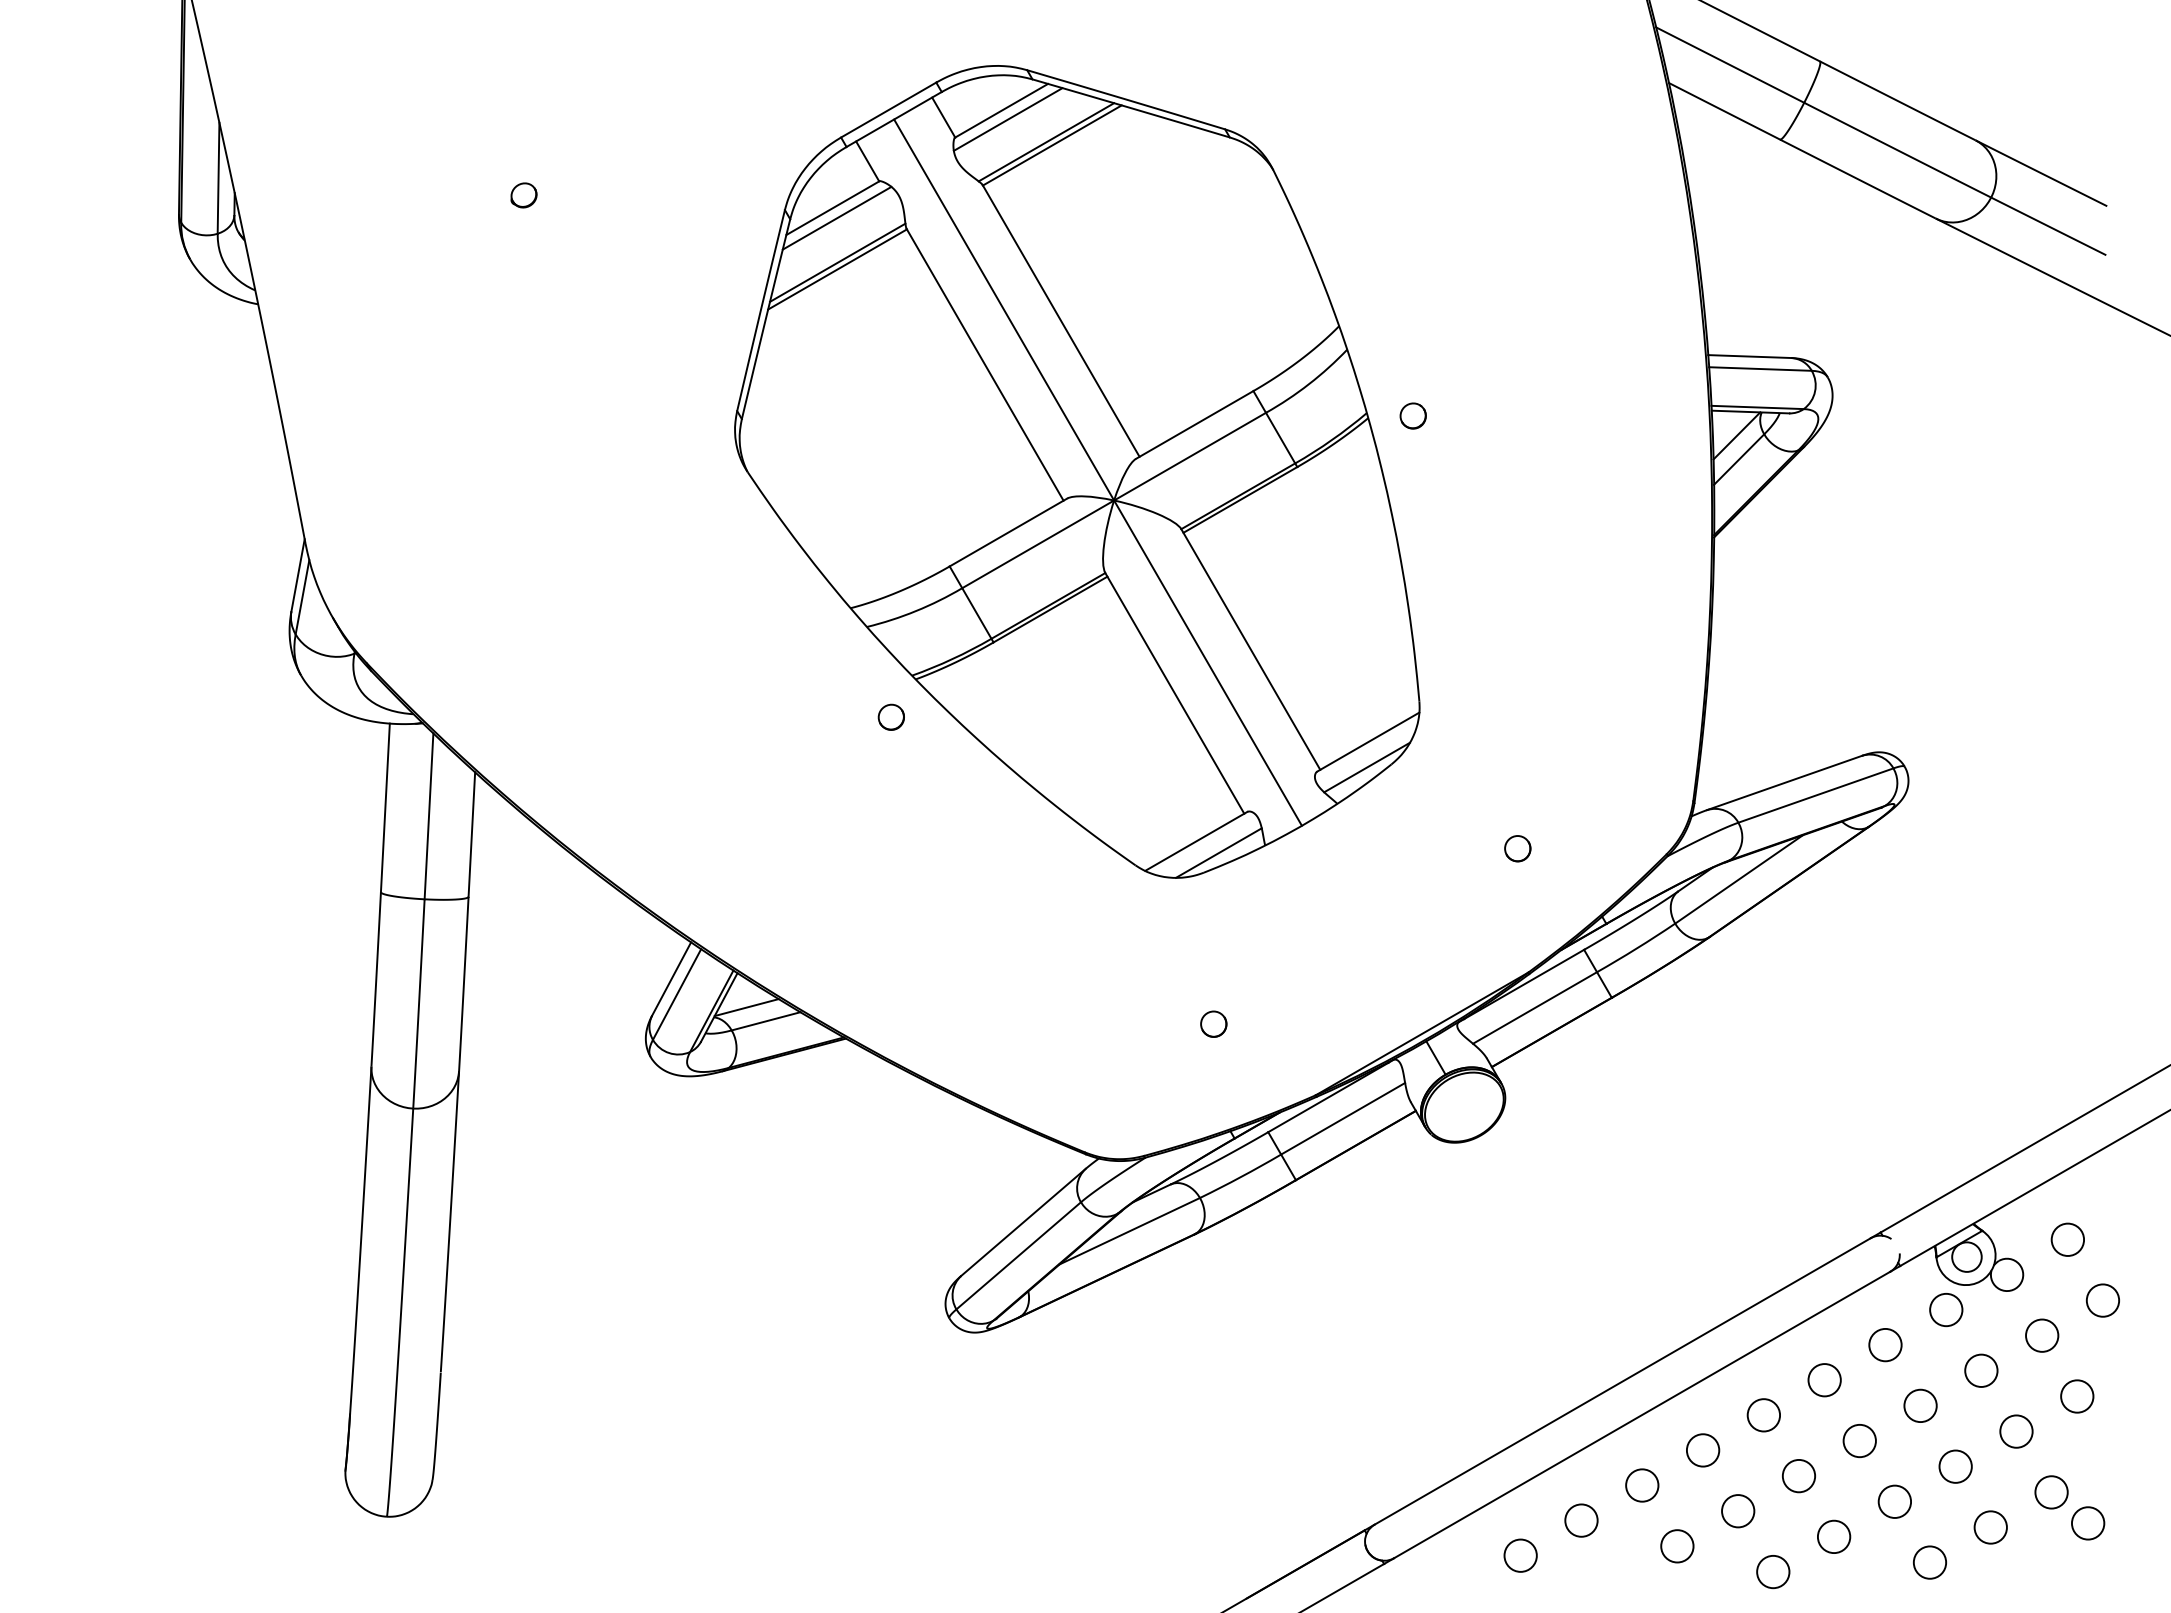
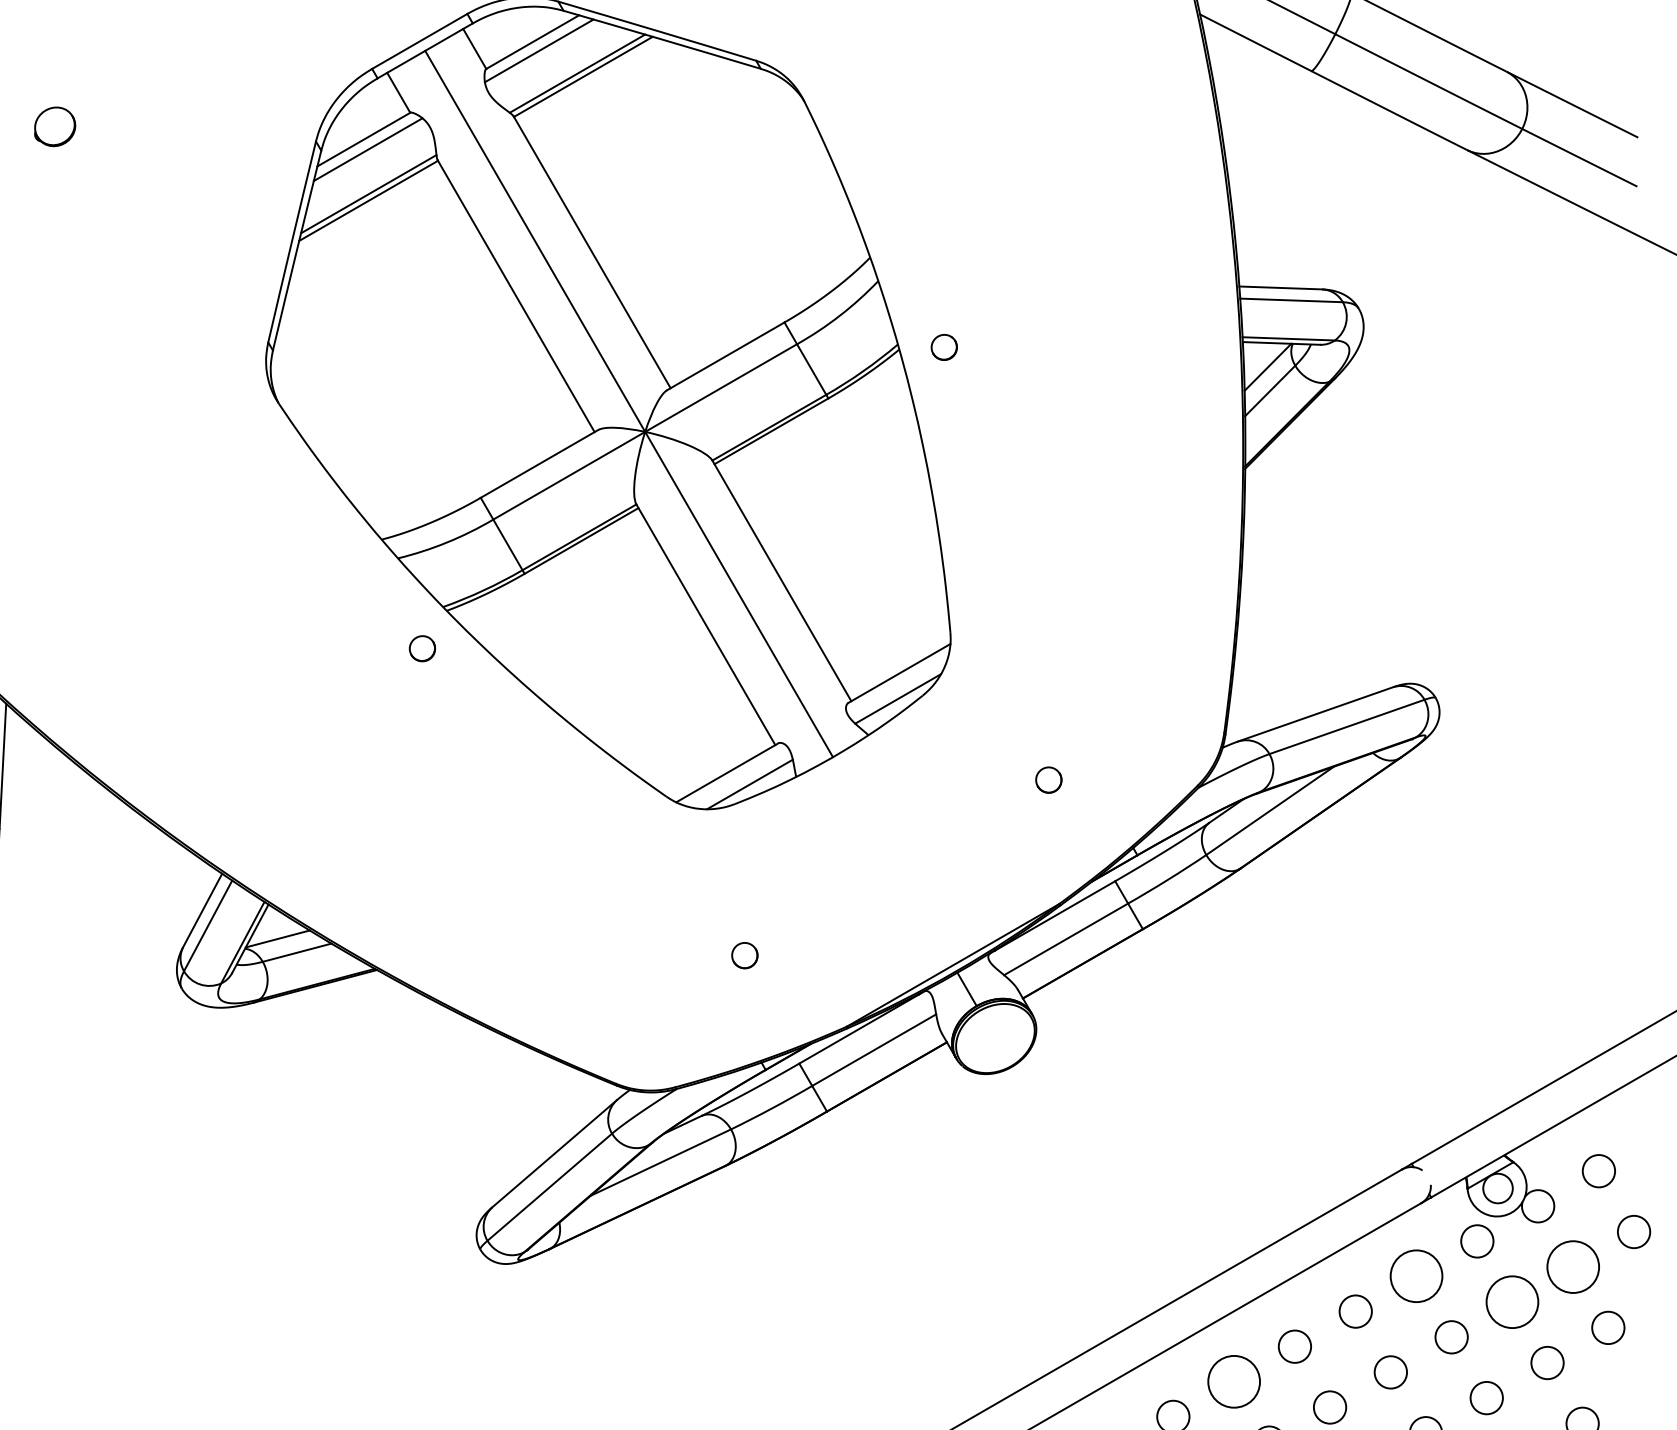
part: (523, 195) -> (54, 126), size x1.6
circle: (2042, 1335) -> (1573, 1266), size x1.6
circle: (1885, 1345) -> (1416, 1276), size x1.6
circle: (1981, 1370) -> (1512, 1301), size x1.6
circle: (1702, 1450) -> (1233, 1381), size x1.6

